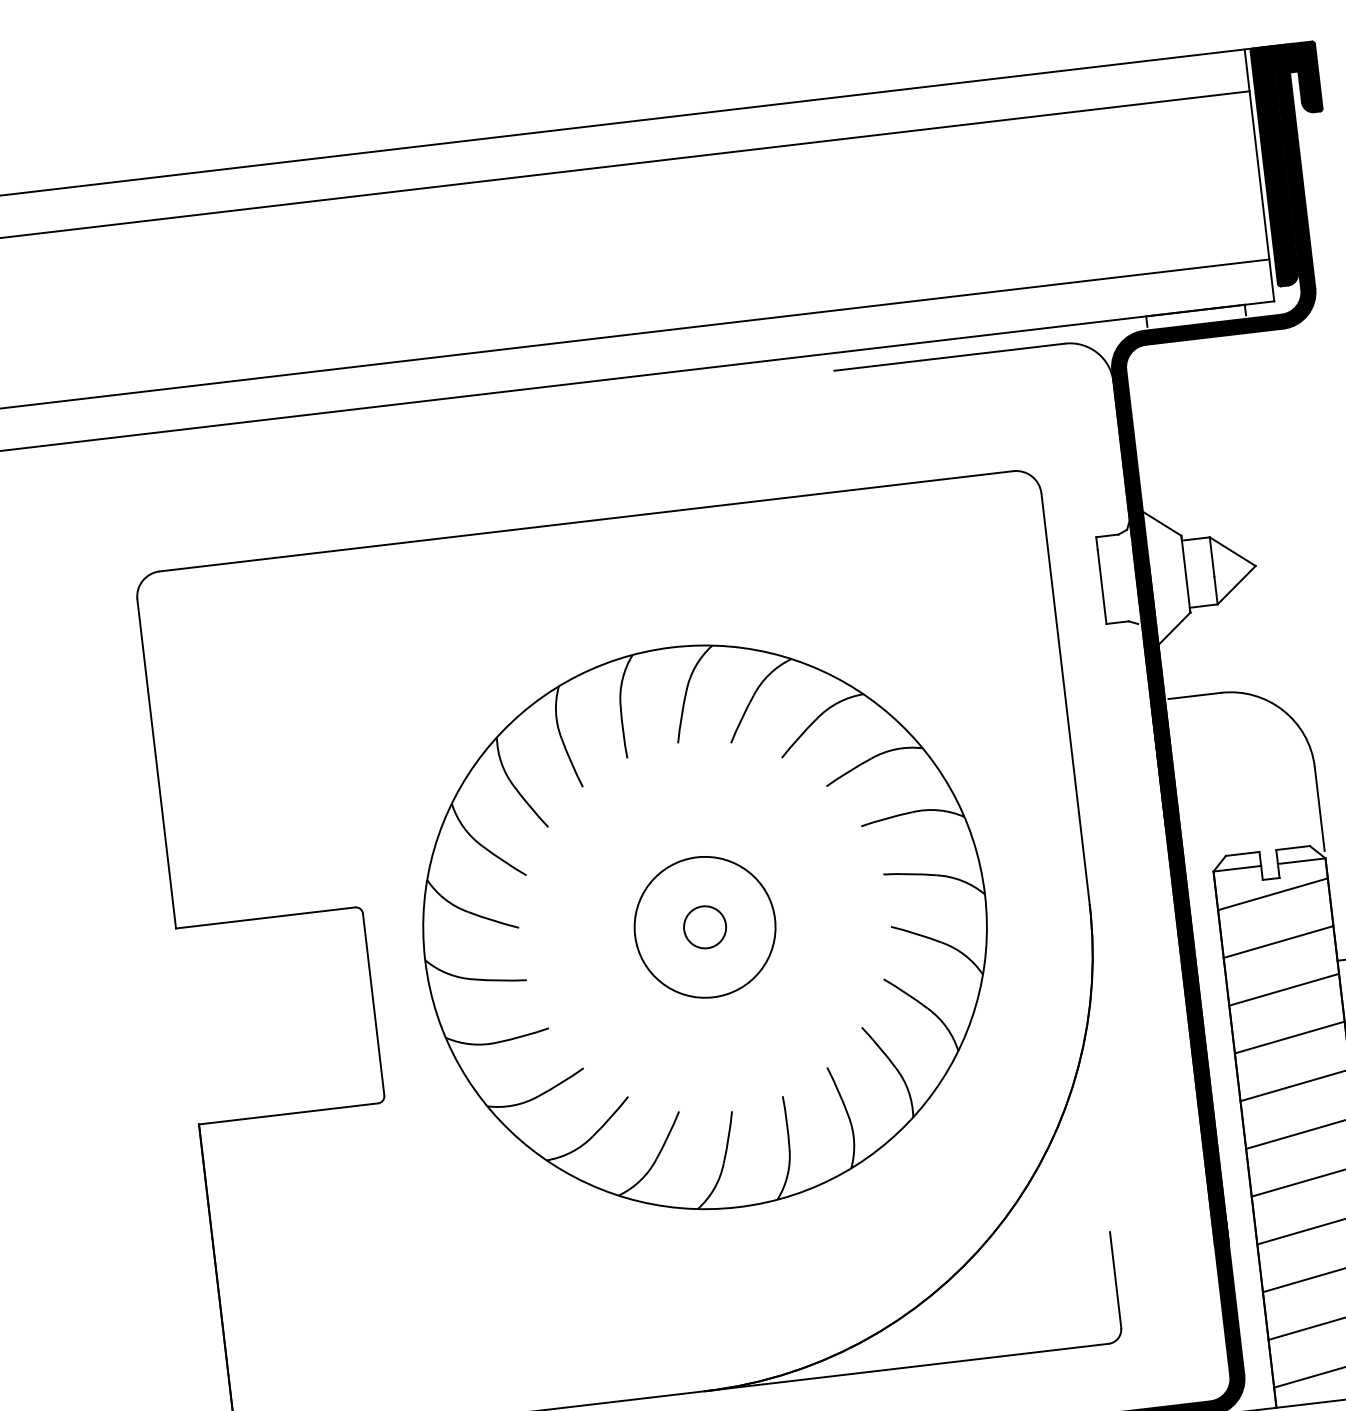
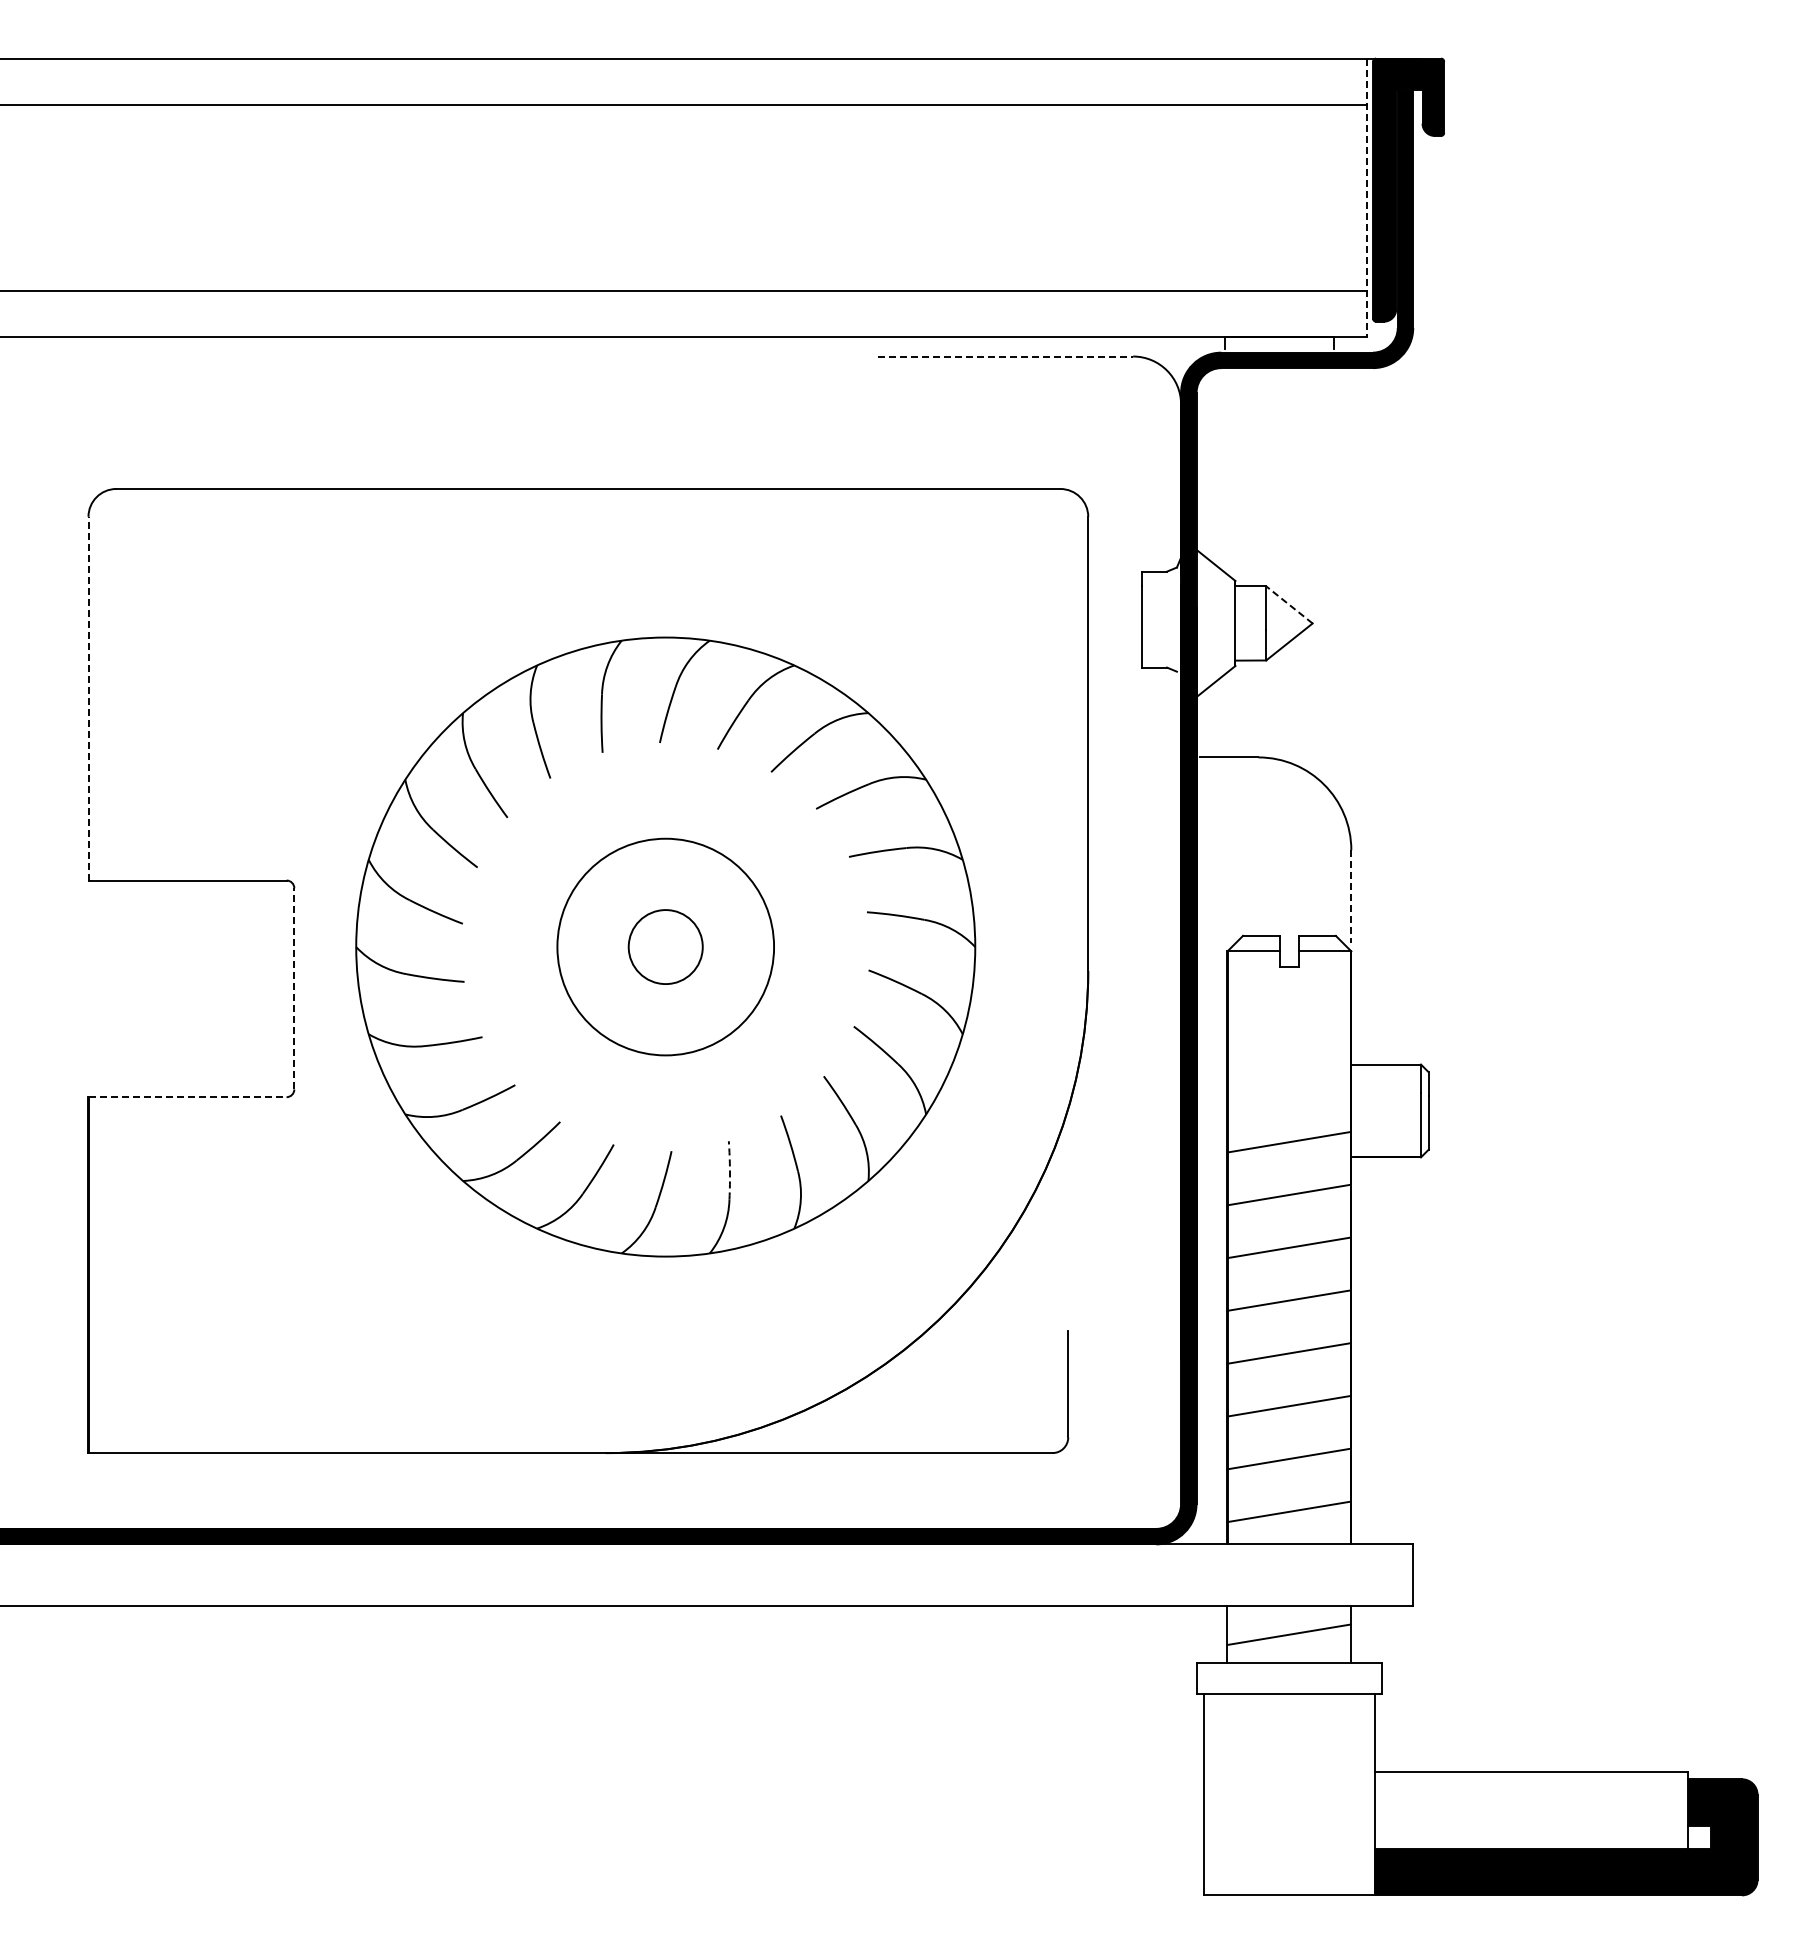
line: (1259, 175) -> (1366, 198), solid -> dashed
line: (950, 357) -> (1006, 356), solid -> dashed
line: (1232, 551) -> (1289, 604), solid -> dashed
line: (156, 763) -> (88, 698), solid -> dashed
line: (1319, 809) -> (1351, 897), solid -> dashed
line: (1272, 894) -> (1288, 983), removed
circle: (704, 926) -> (665, 946), size x1.4
circle: (704, 926) -> (665, 946), size x1.6
line: (1277, 942) -> (1288, 1036), removed
line: (1283, 989) -> (1288, 1089), removed
line: (373, 1004) -> (294, 988), solid -> dashed
line: (289, 1114) -> (188, 1097), solid -> dashed
arc: (786, 1122) -> (729, 1170), solid -> dashed

